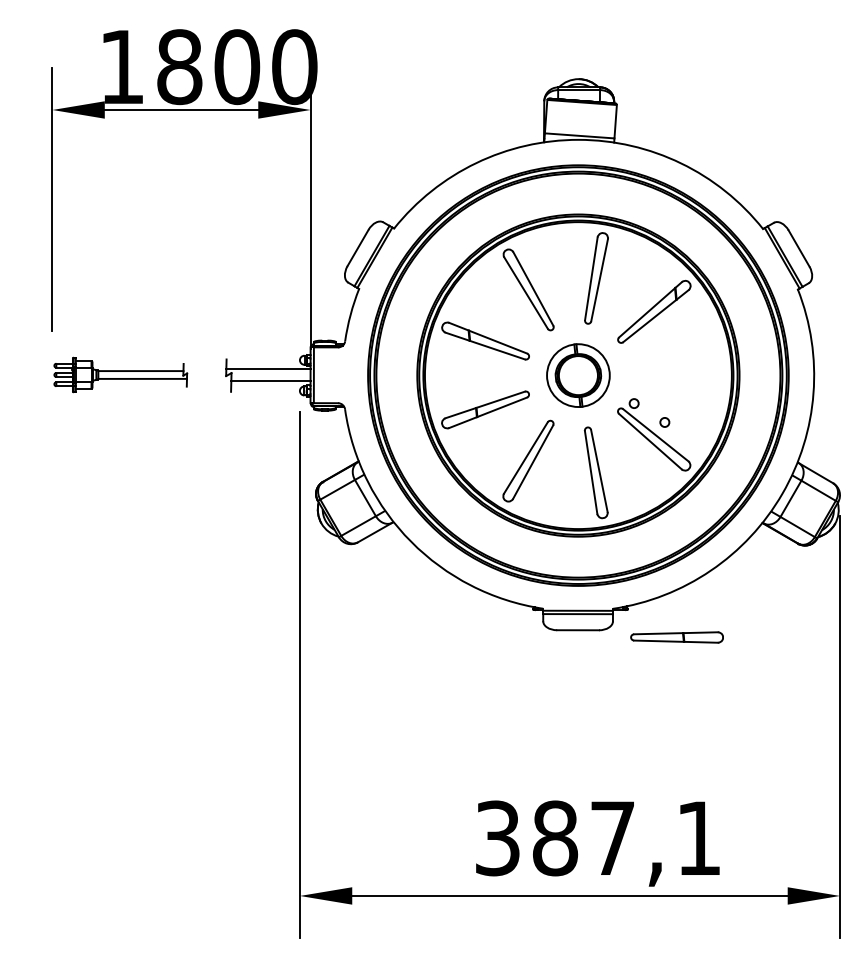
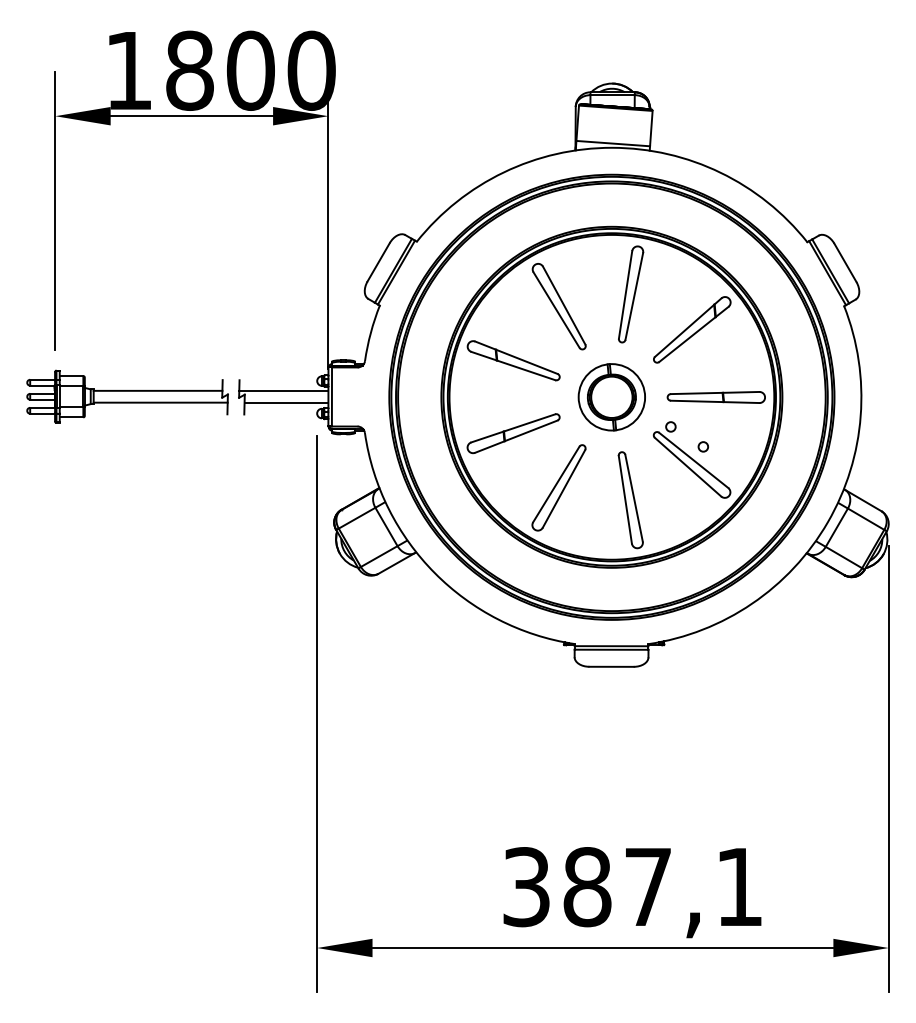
part: (120, 374) -> (127, 396), size x1.43
part: (676, 637) -> (715, 397), moved

